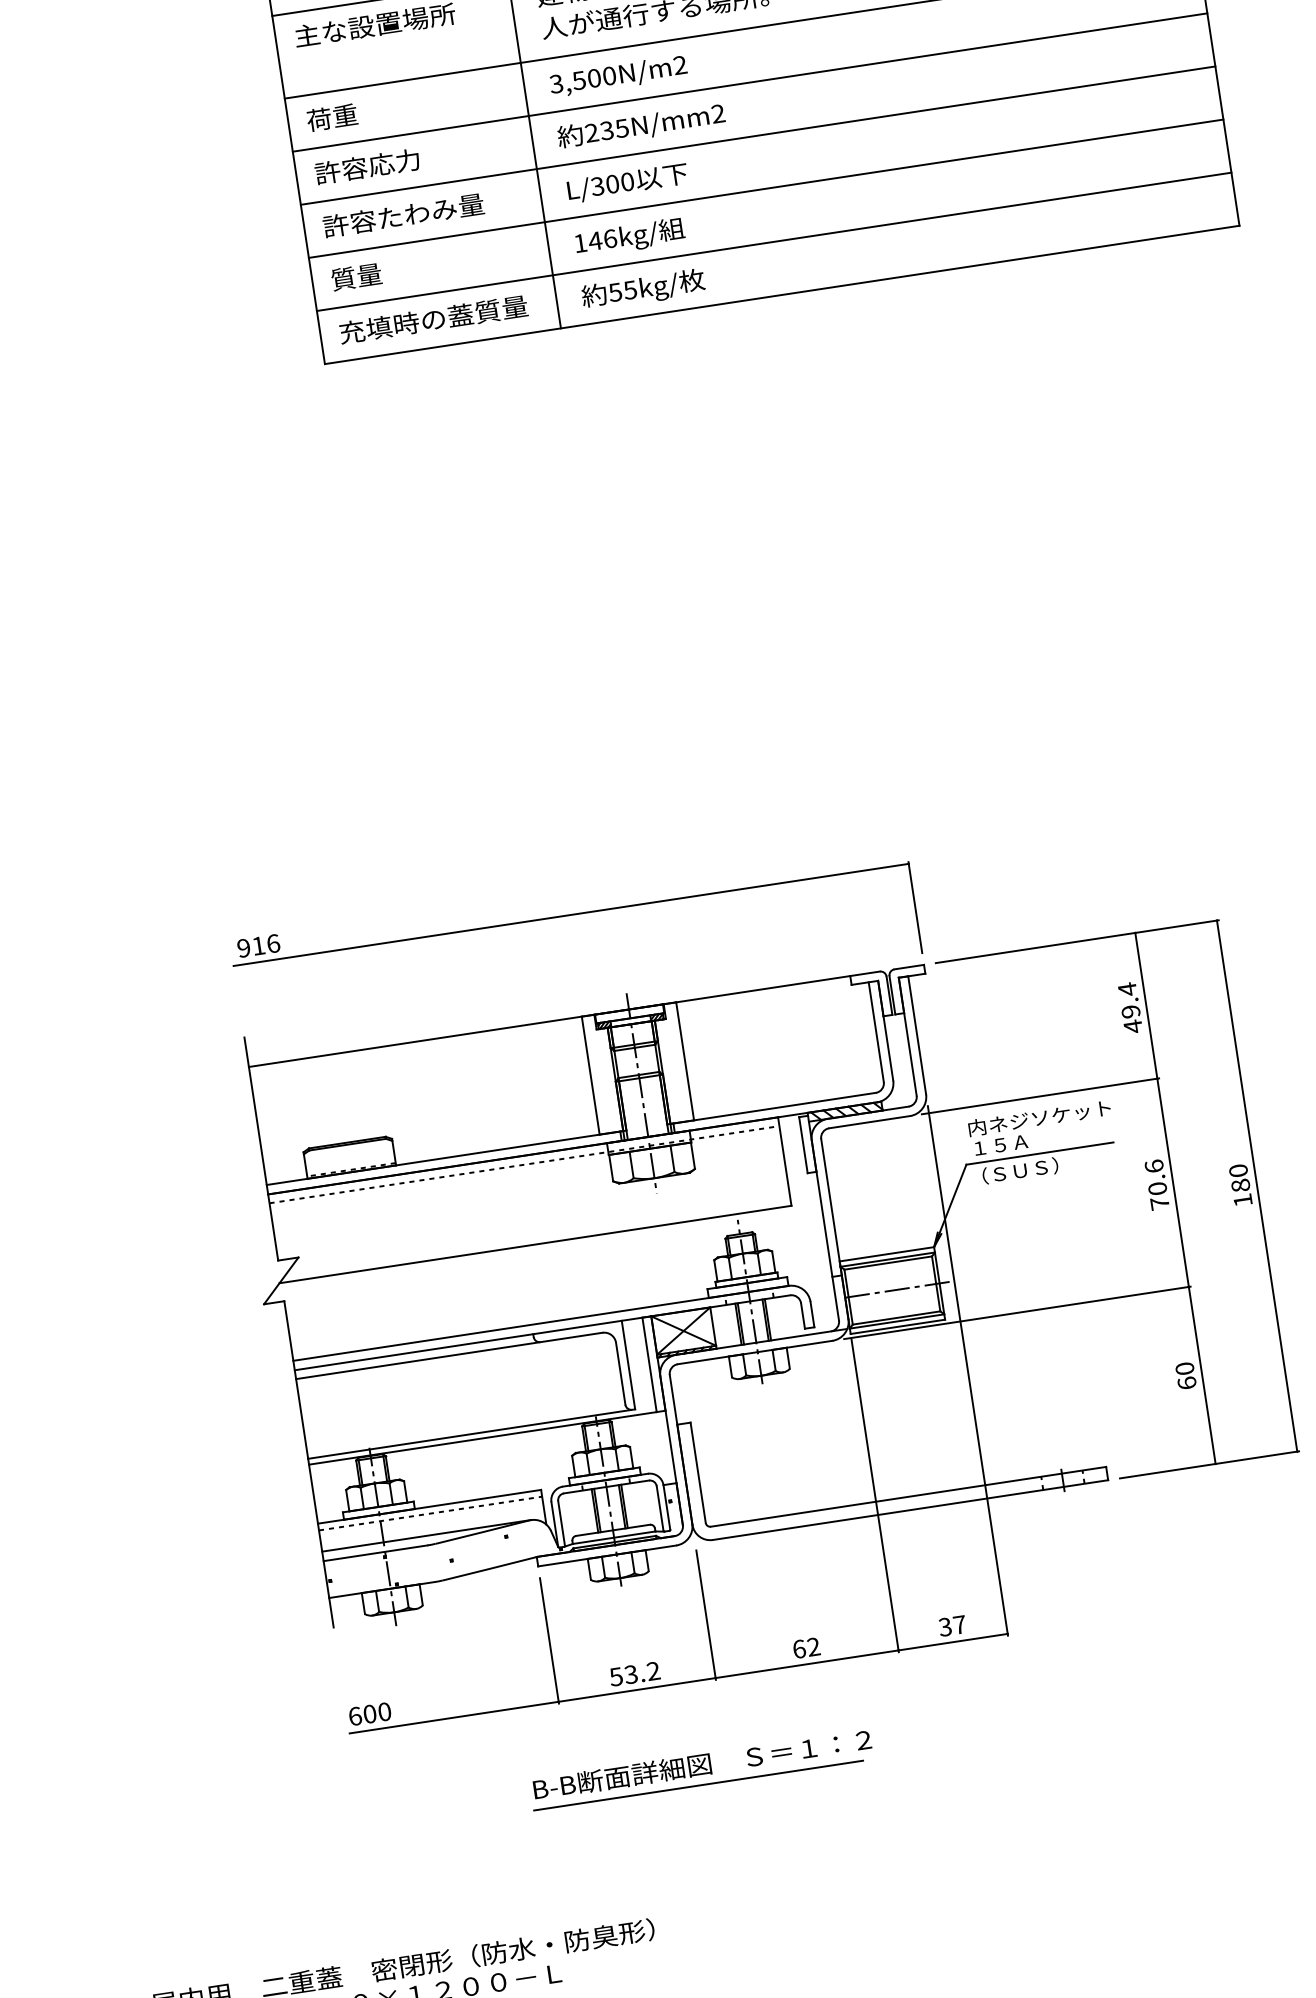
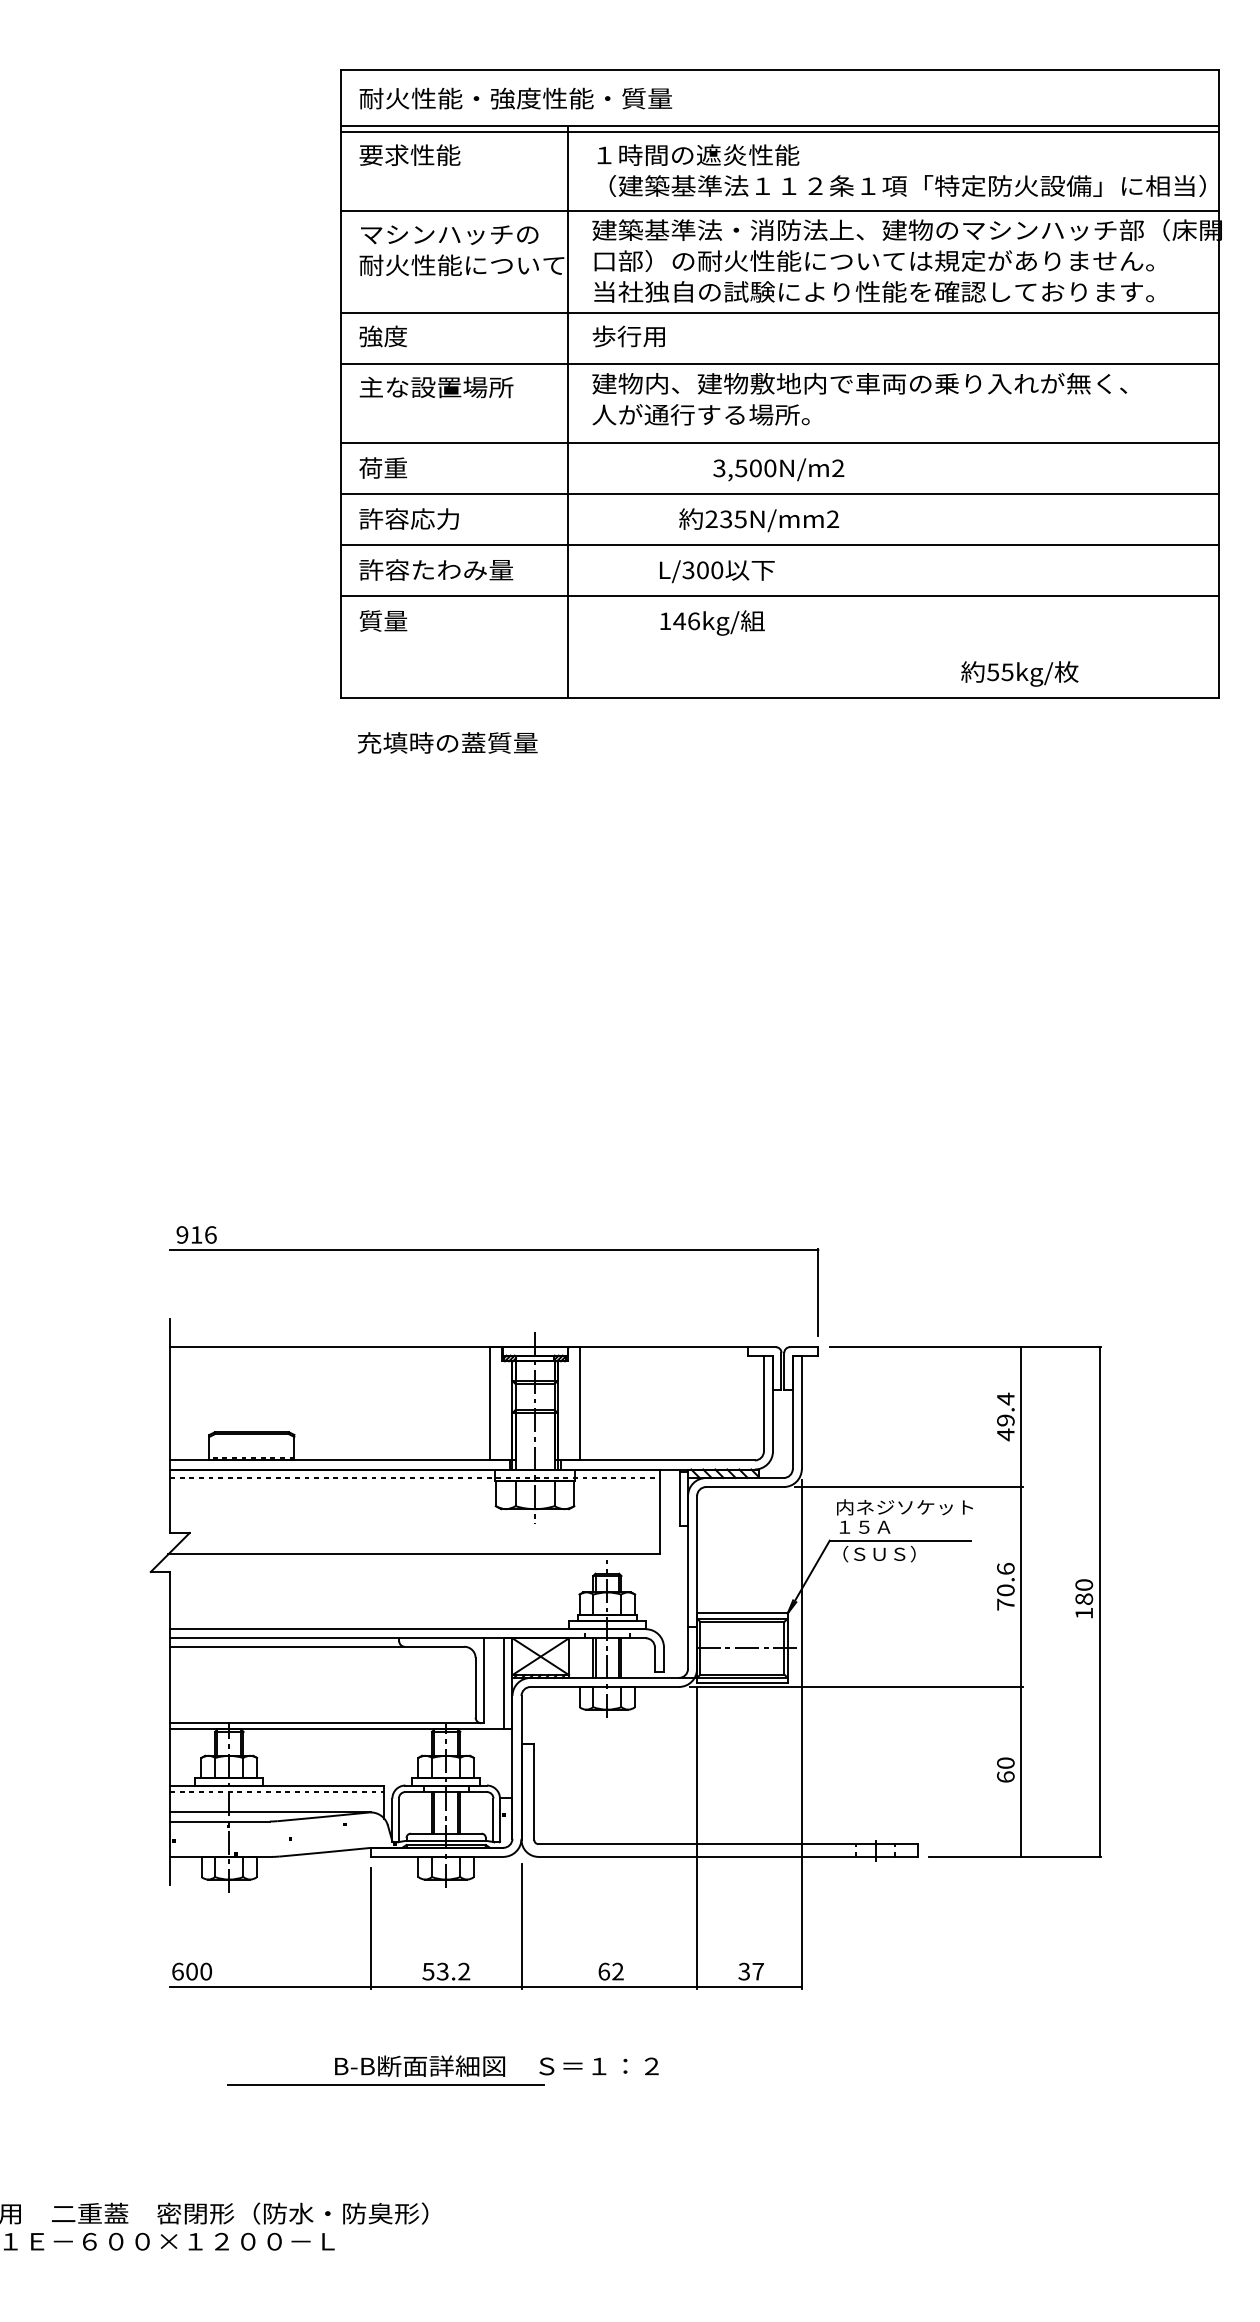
text: (618, 75) -> (778, 469), moved
text: (640, 126) -> (758, 520), moved
text: (628, 183) -> (717, 571), moved
text: (629, 237) -> (712, 622), moved
line: (774, 241) -> (780, 647), removed
text: (643, 289) -> (1019, 673), moved
text: (433, 319) -> (447, 742), moved
line: (697, 1784) -> (385, 2084), moved

